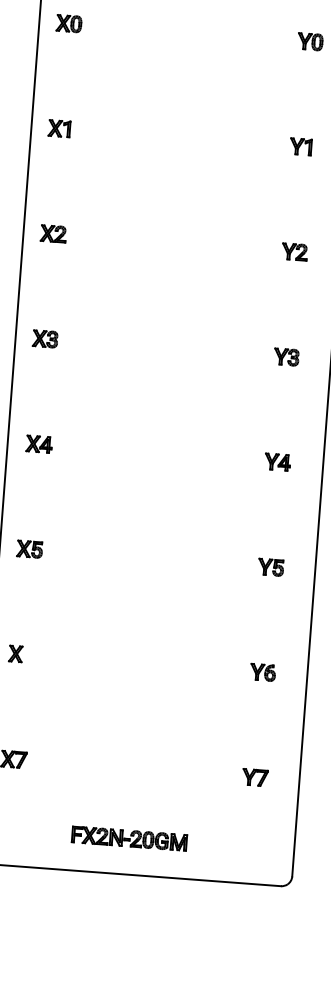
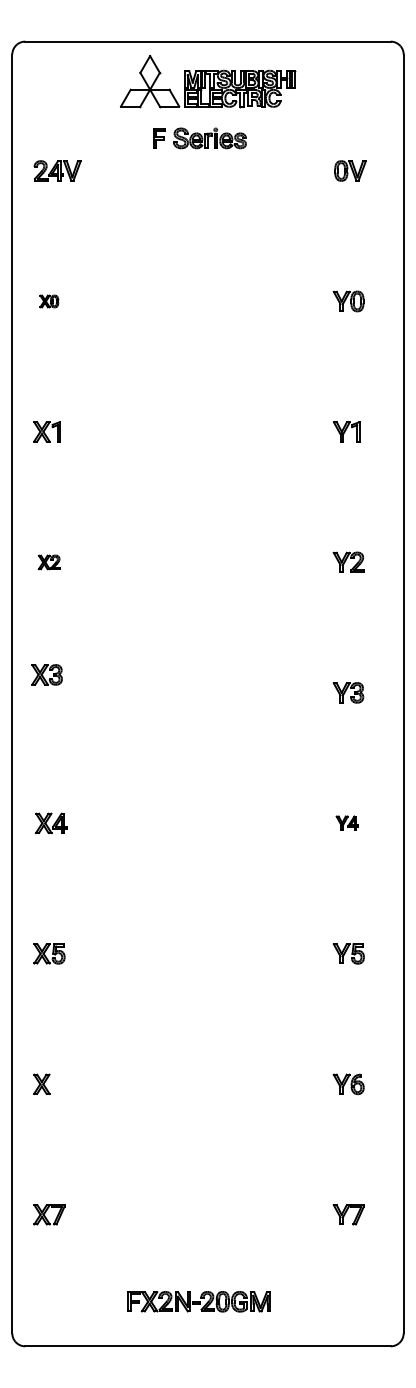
part: (69, 23) -> (49, 301), size x0.6
part: (53, 234) -> (49, 562), size x0.7
part: (44, 338) -> (46, 674), moved
part: (277, 461) -> (347, 822), size x0.7

